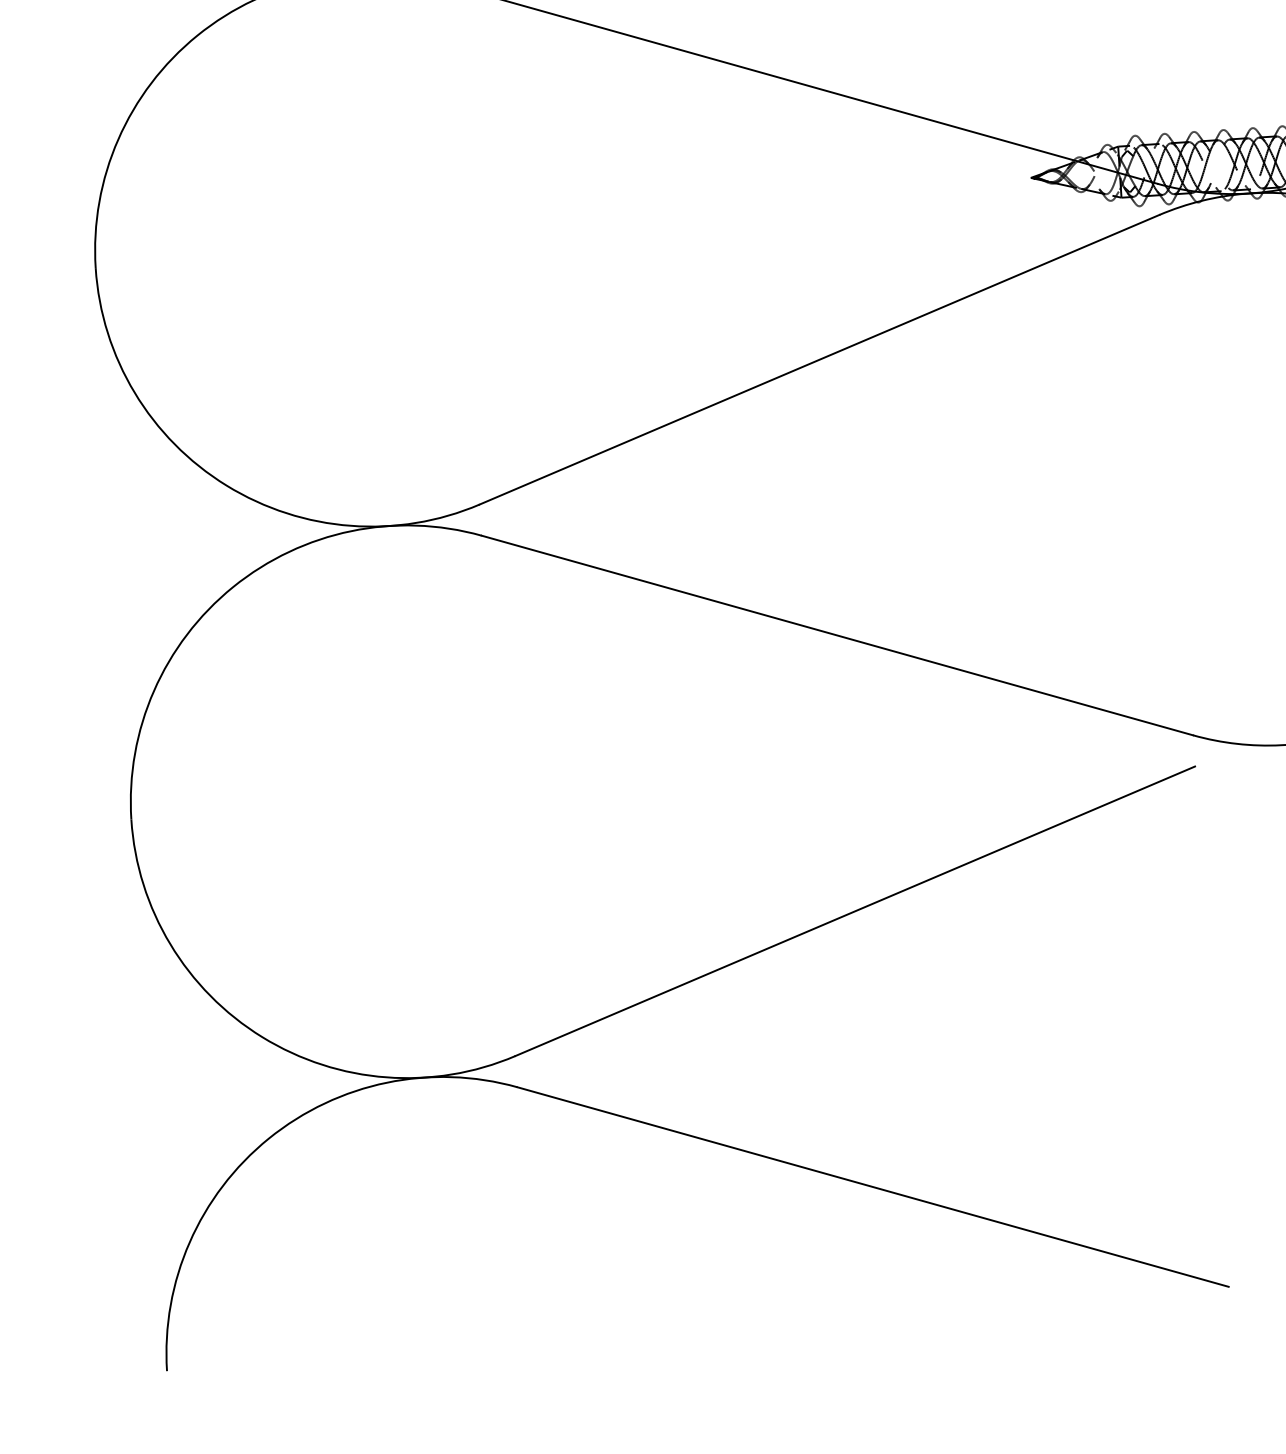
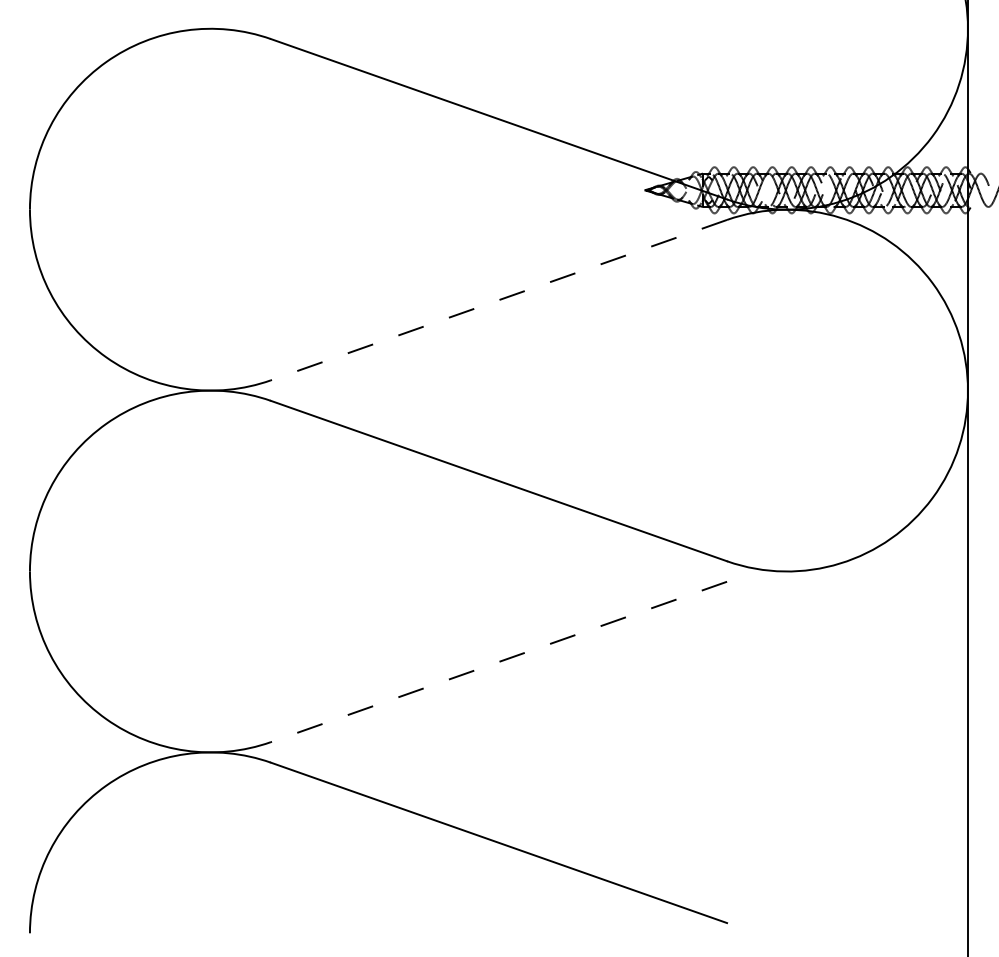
line: (818, 360) -> (498, 300), solid -> dashed
line: (854, 910) -> (498, 661), solid -> dashed

